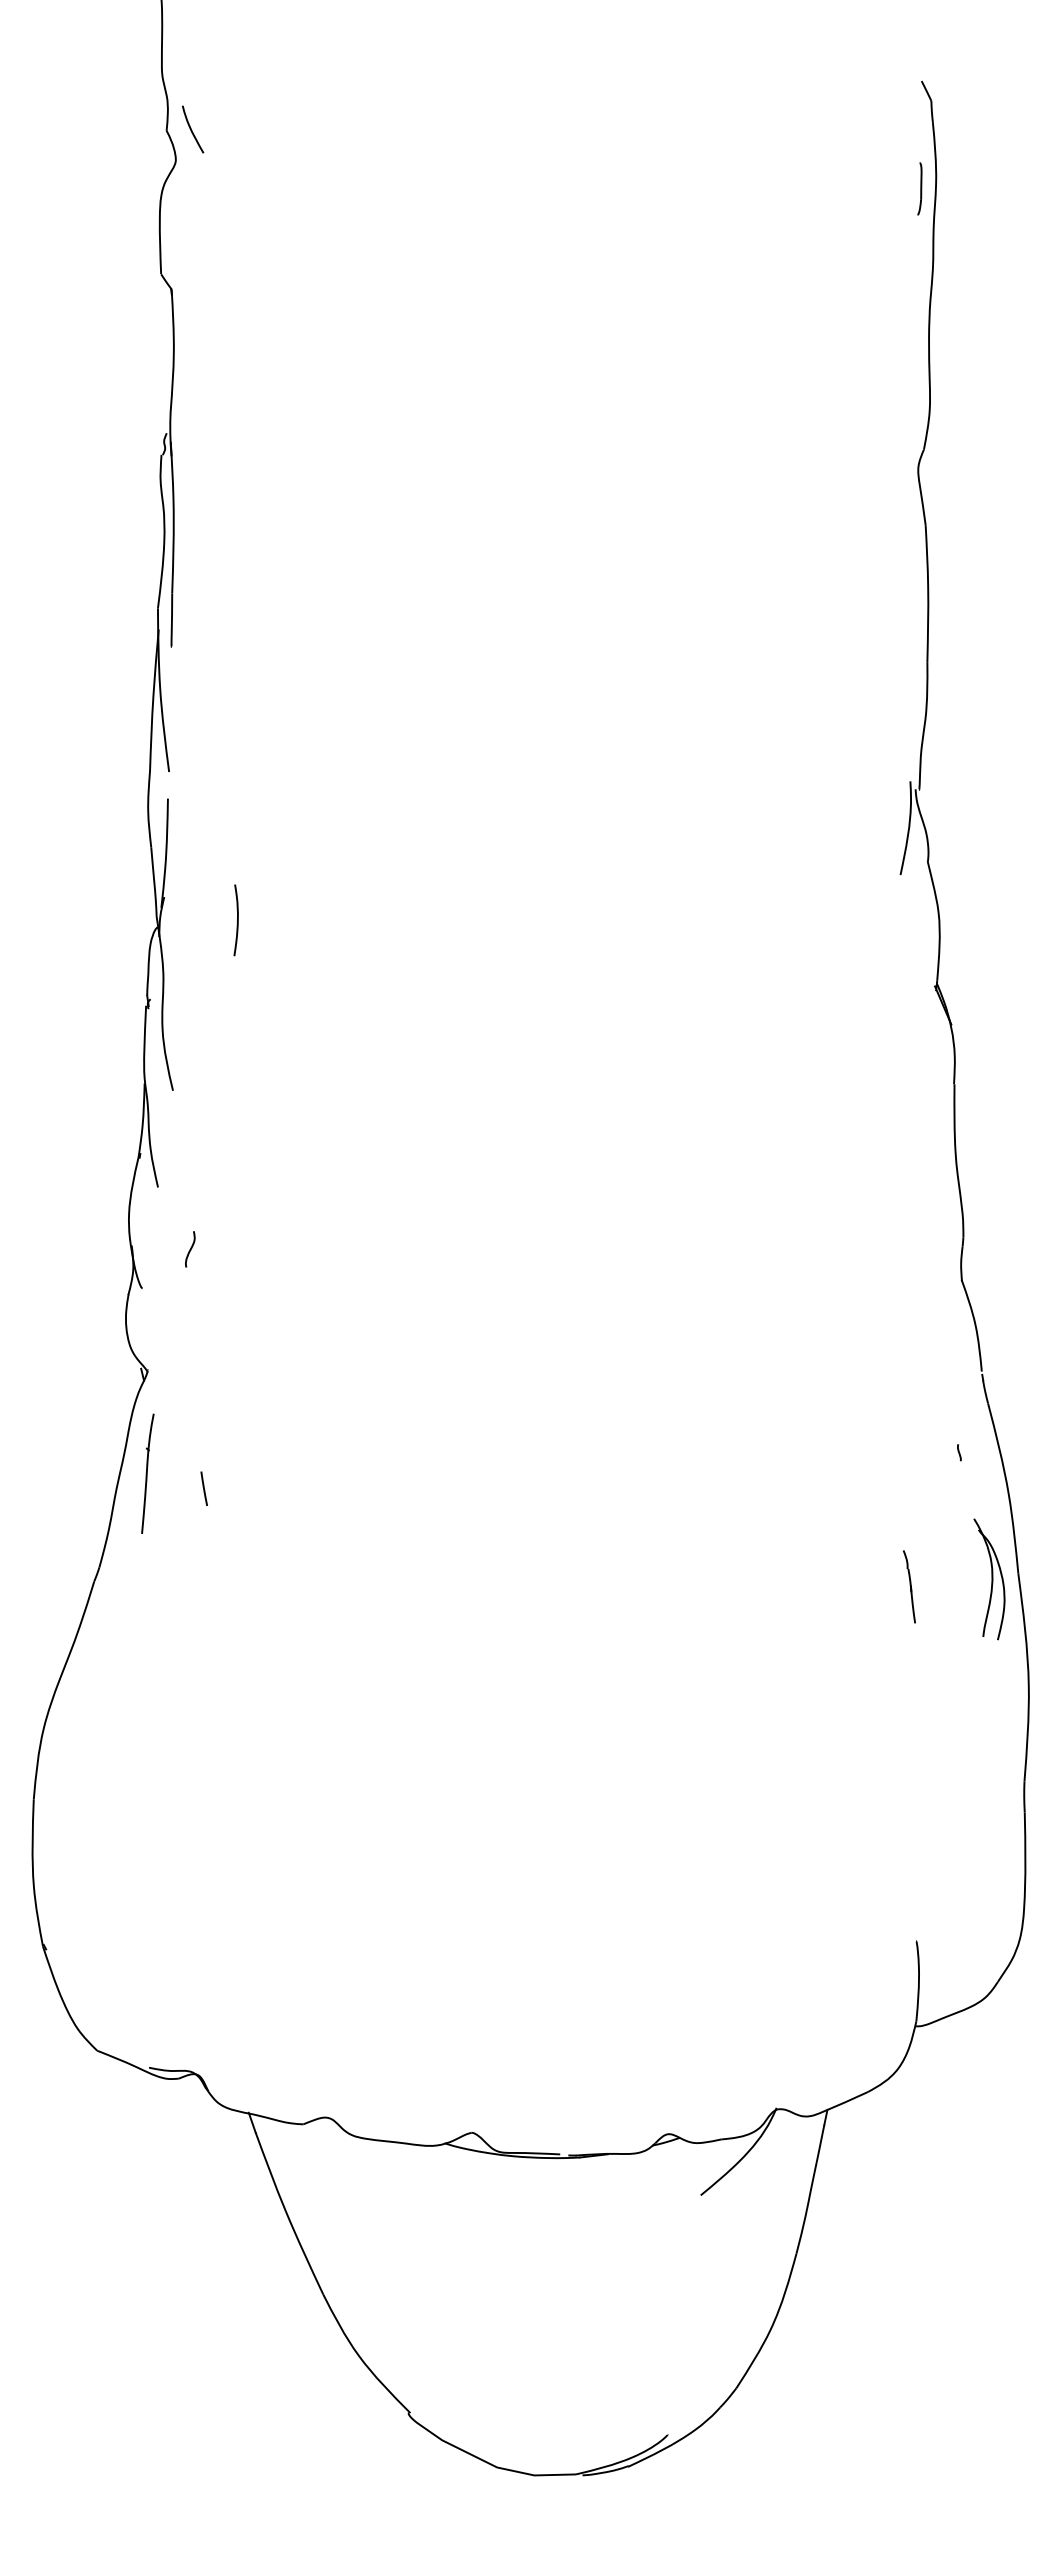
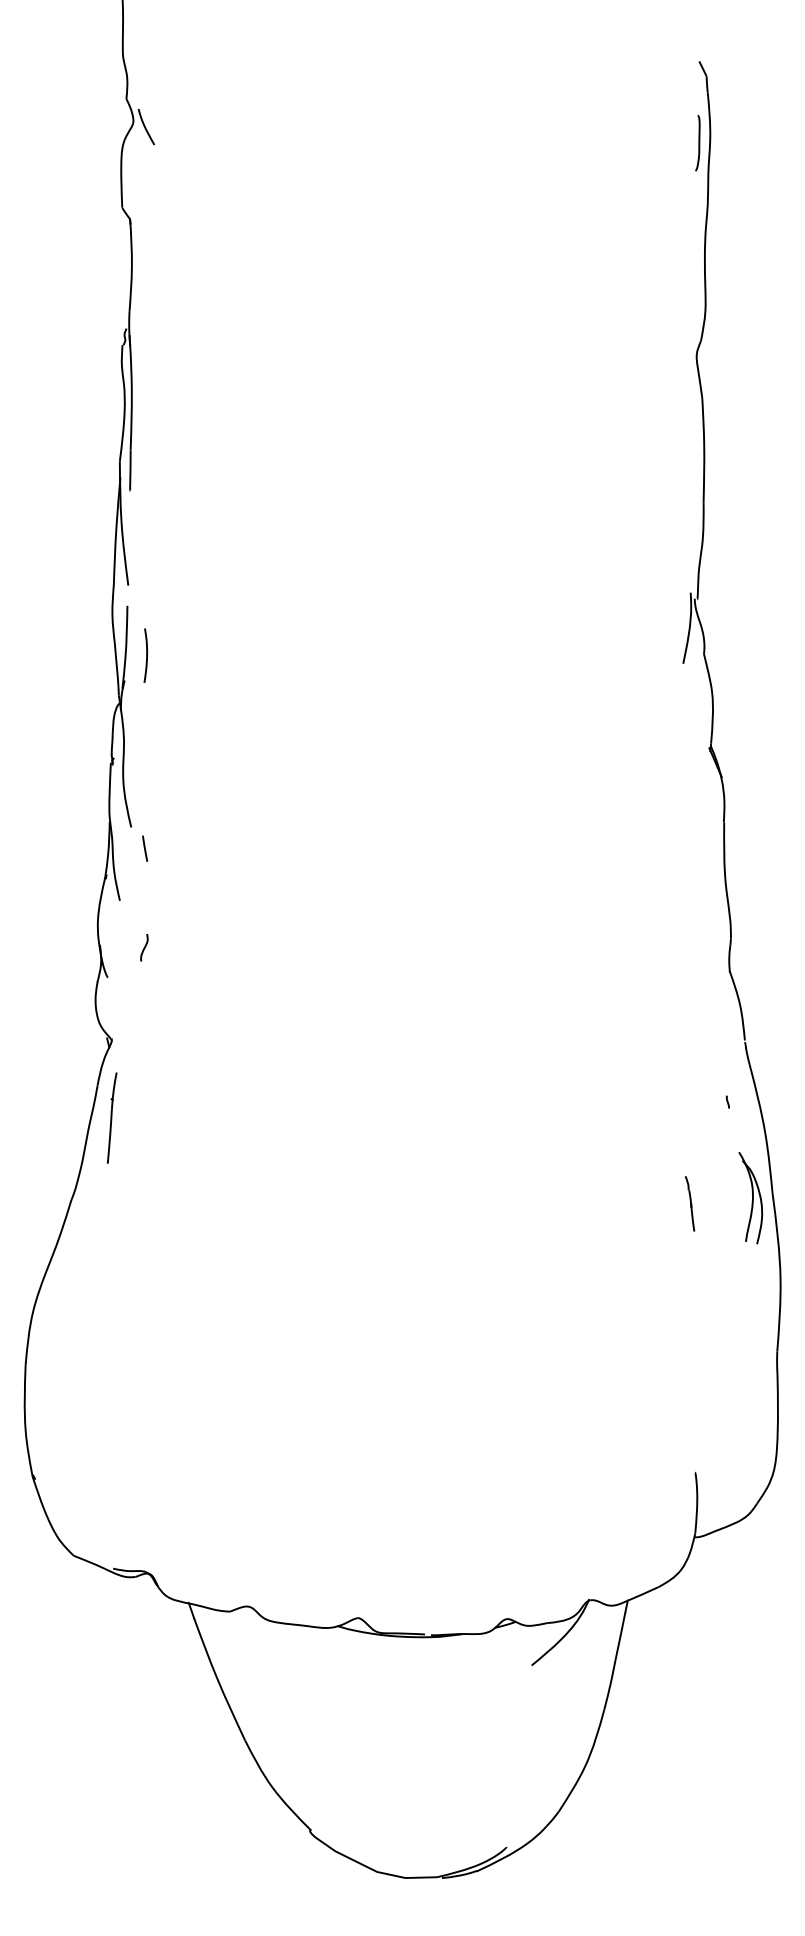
curve: (192, 130) -> (146, 127), moved
part: (919, 188) -> (697, 142), size x1.4
curve: (237, 920) -> (146, 655), moved
line: (203, 1488) -> (144, 848), moved

